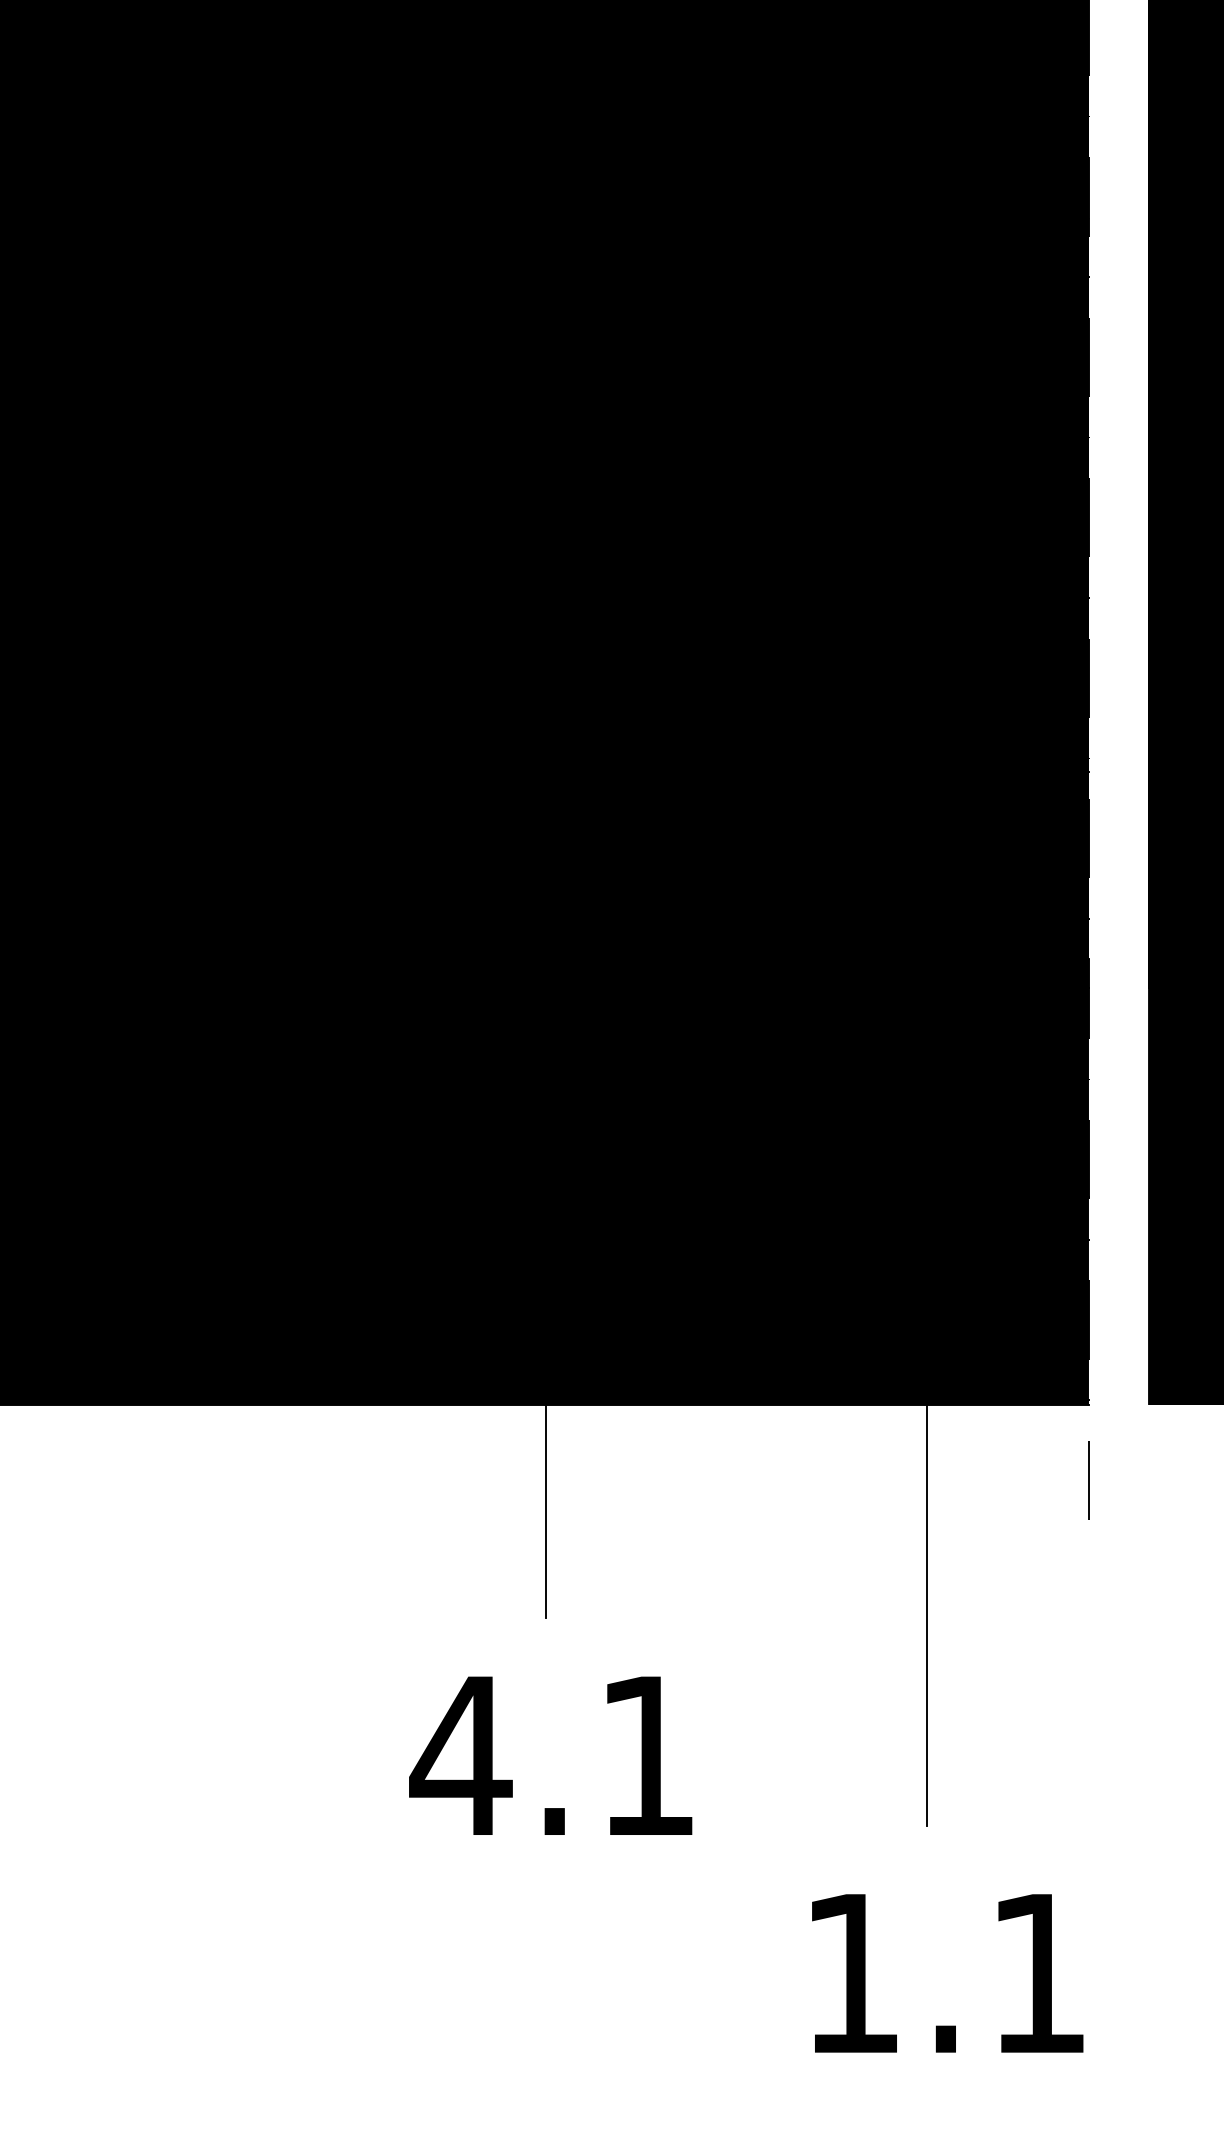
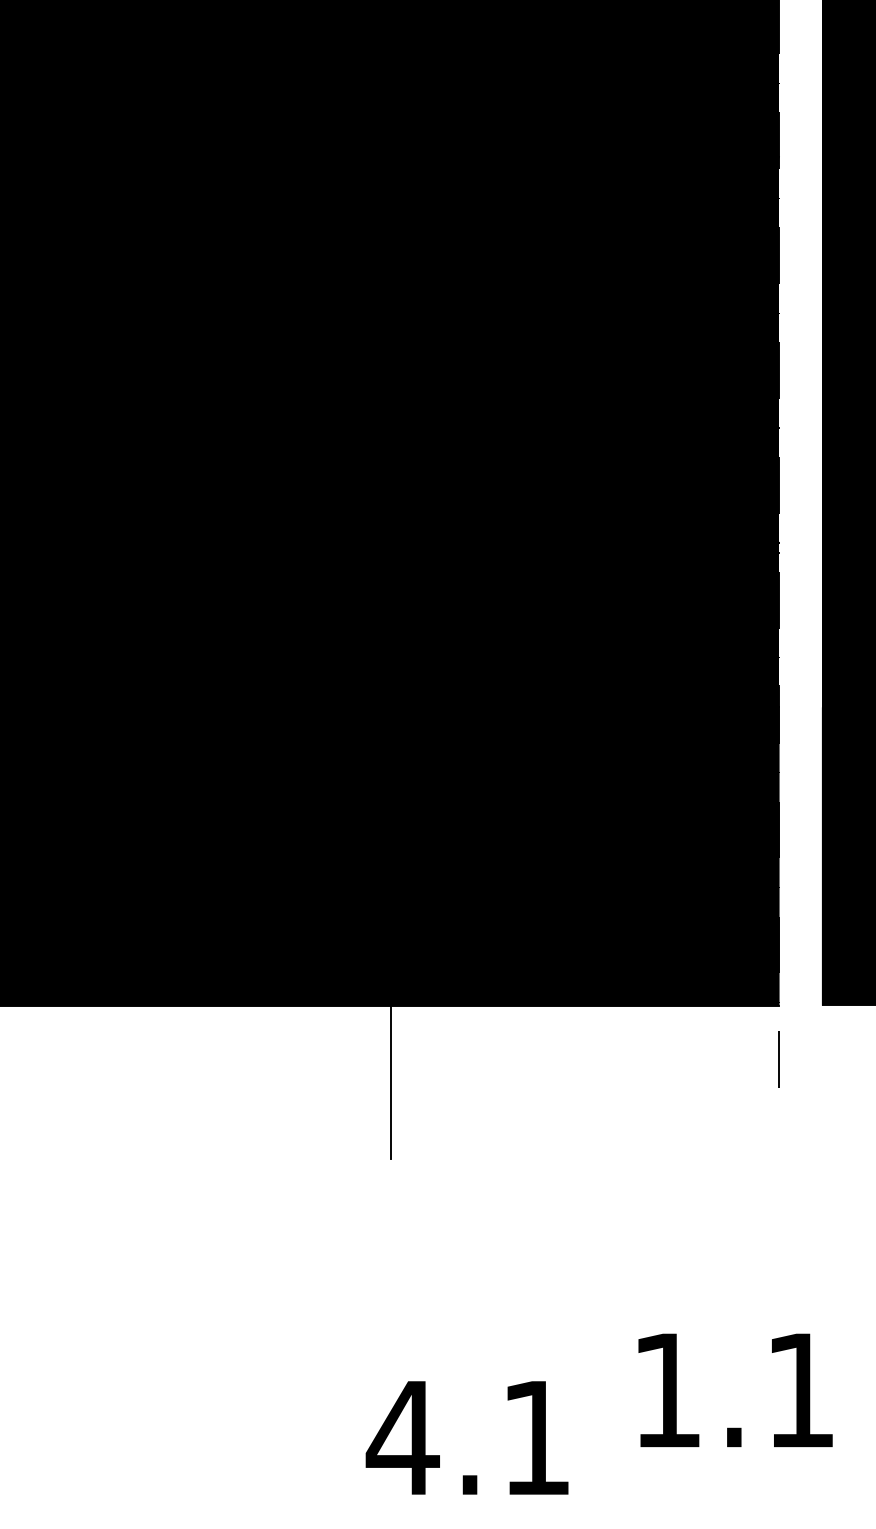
line: (926, 1591) -> (663, 1139), removed
text: (550, 1755) -> (466, 1437), moved
text: (947, 1973) -> (735, 1390), moved

